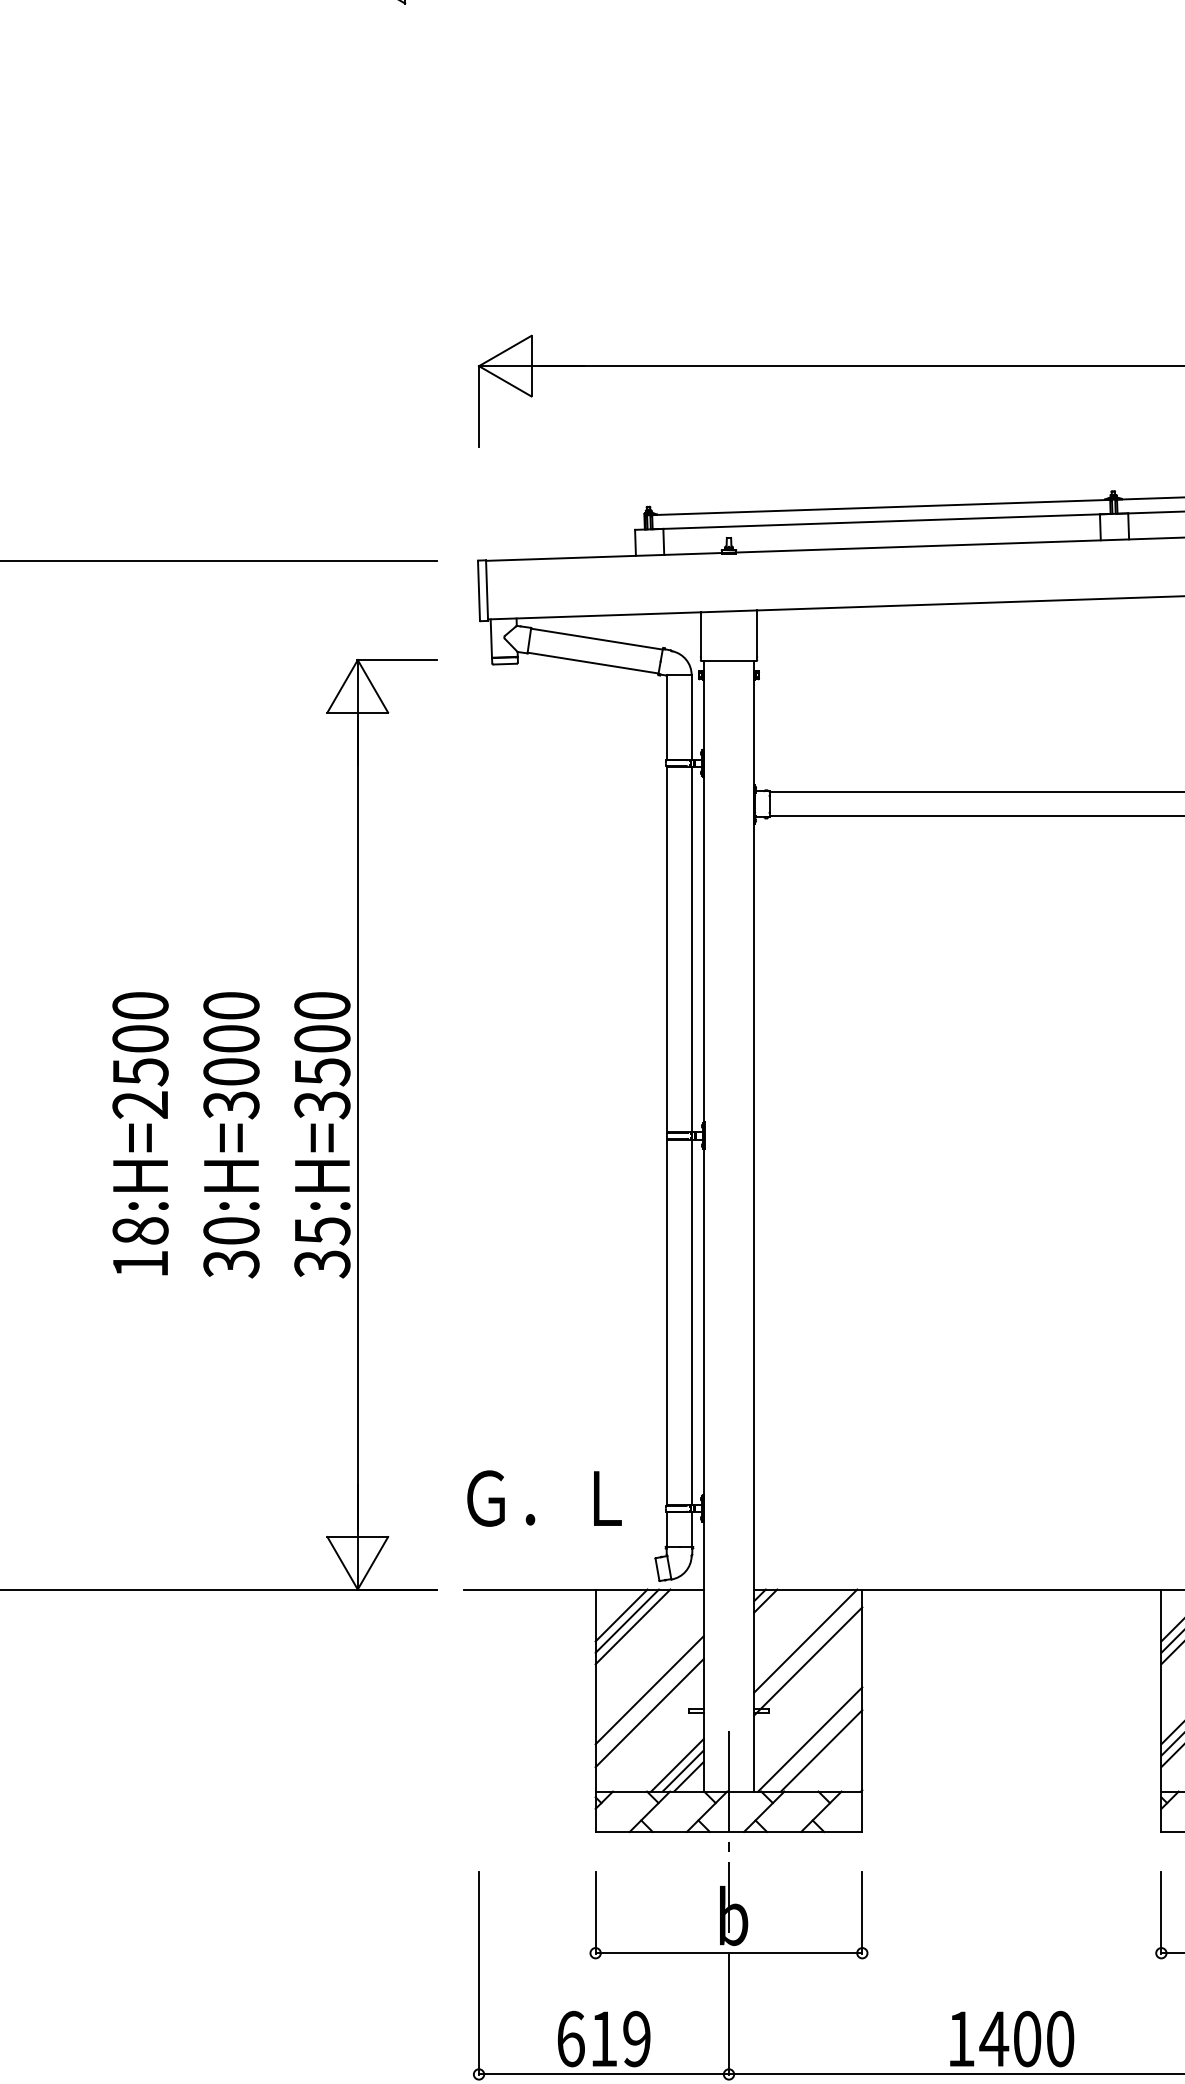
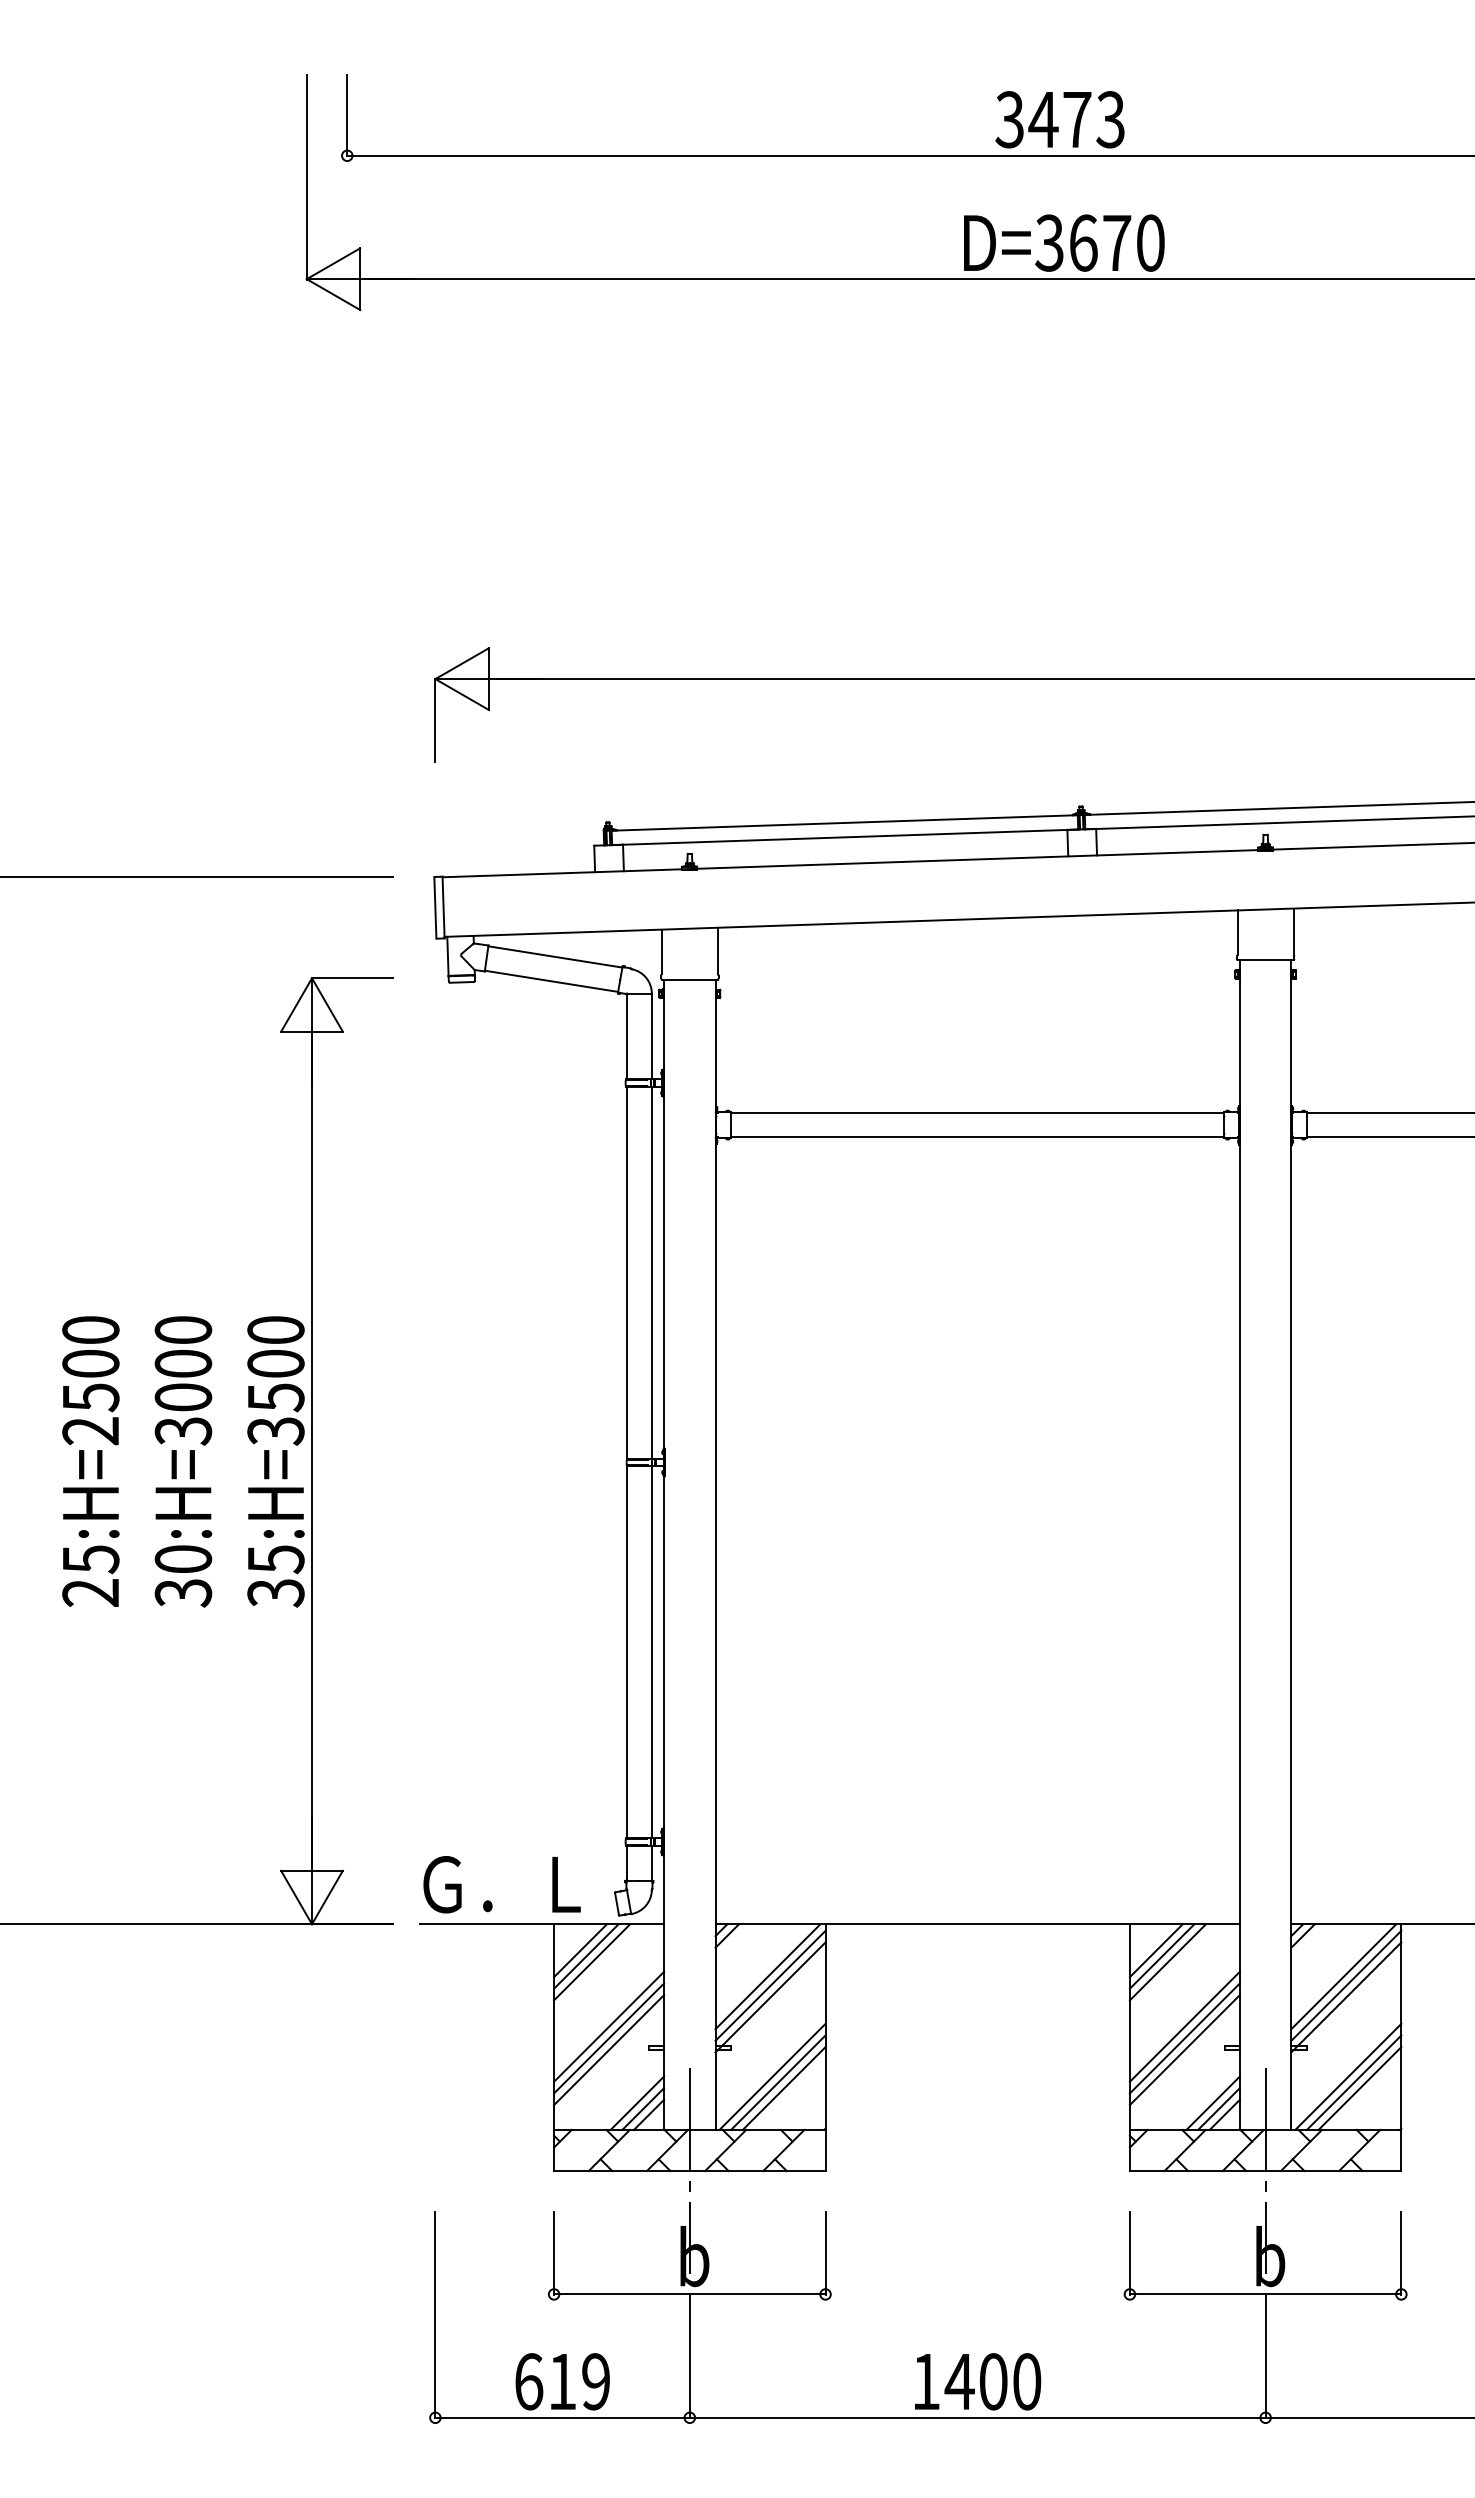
text: (140, 1247) -> (90, 1576), 18:H=2500 -> 25:H=2500
text: (543, 1498) -> (501, 1884), moved
line: (808, 1649) -> (770, 1985), added
line: (650, 1701) -> (609, 2038), added
line: (816, 1744) -> (778, 2082), added

